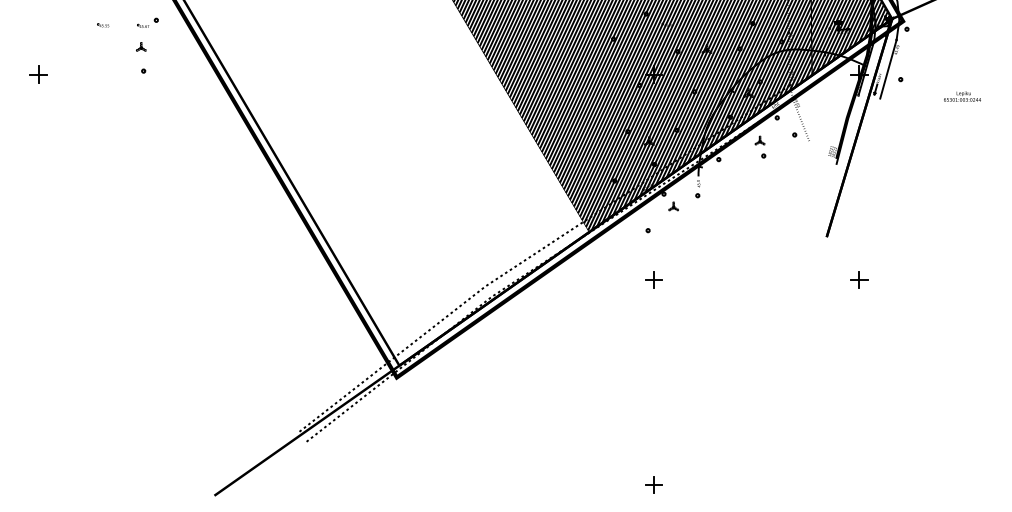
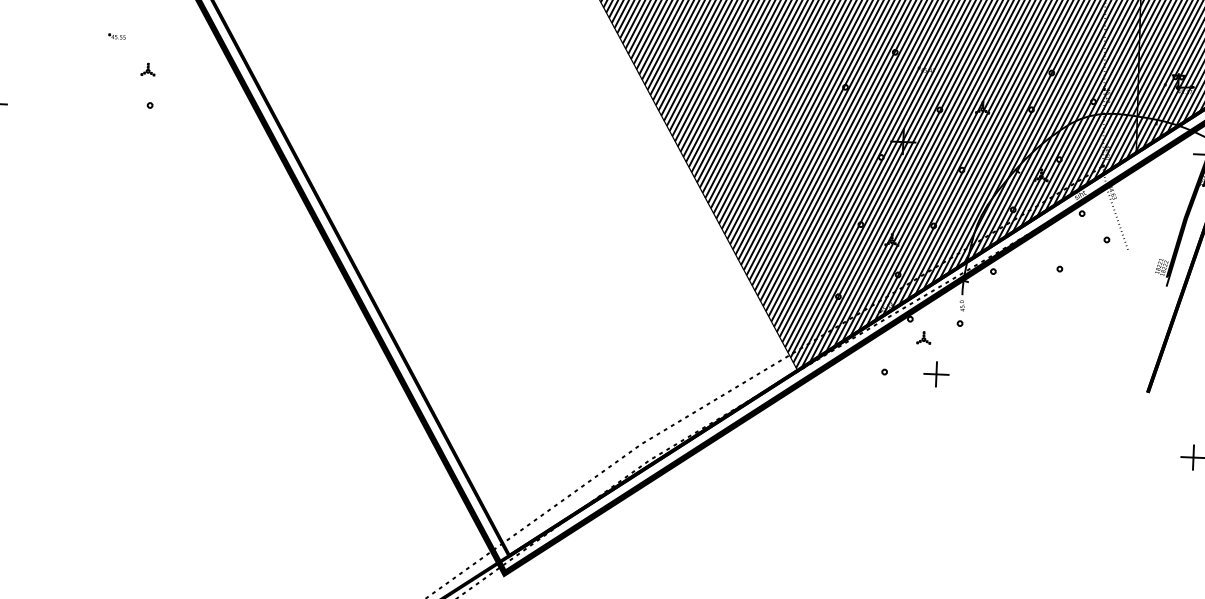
part: (147, 22) -> (158, 33), removed
part: (103, 25) -> (117, 36), moved
part: (759, 140) -> (1054, 245), removed
part: (653, 279) -> (935, 373), moved

